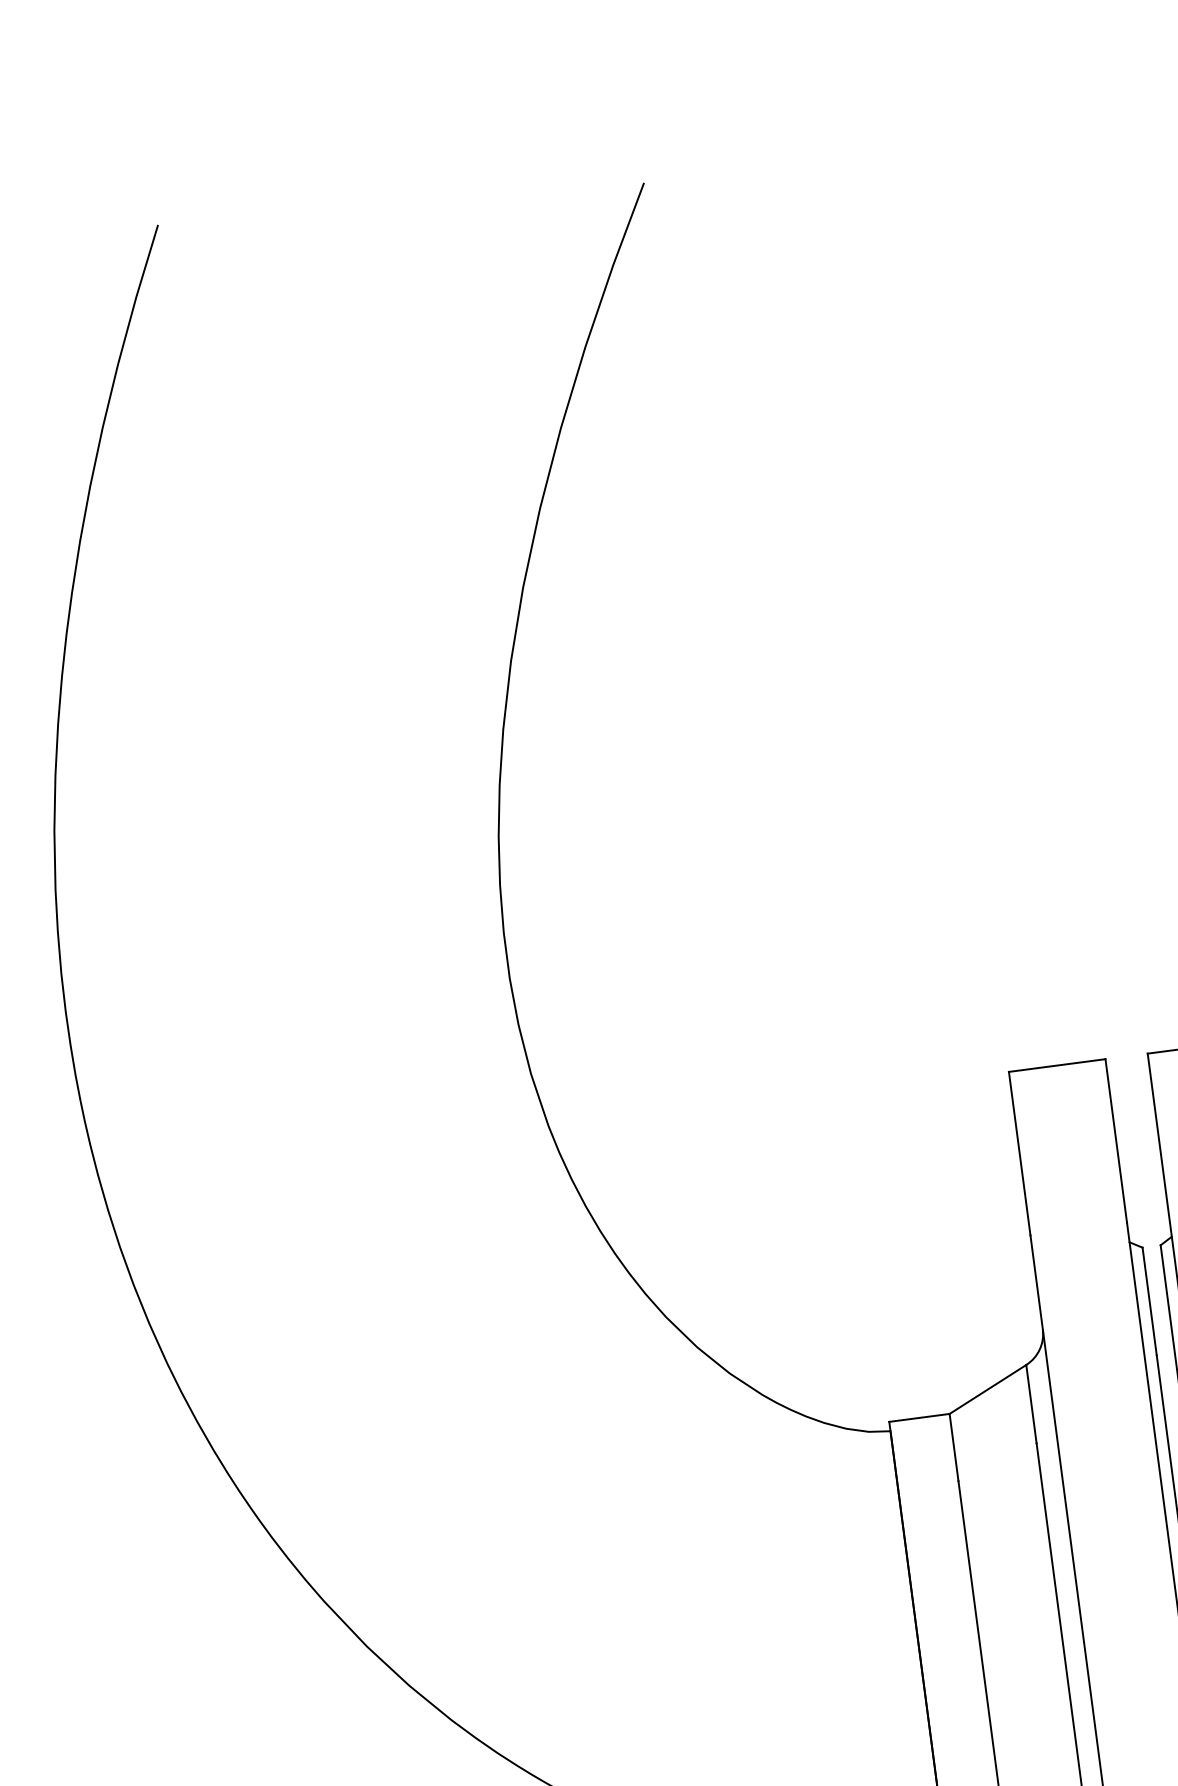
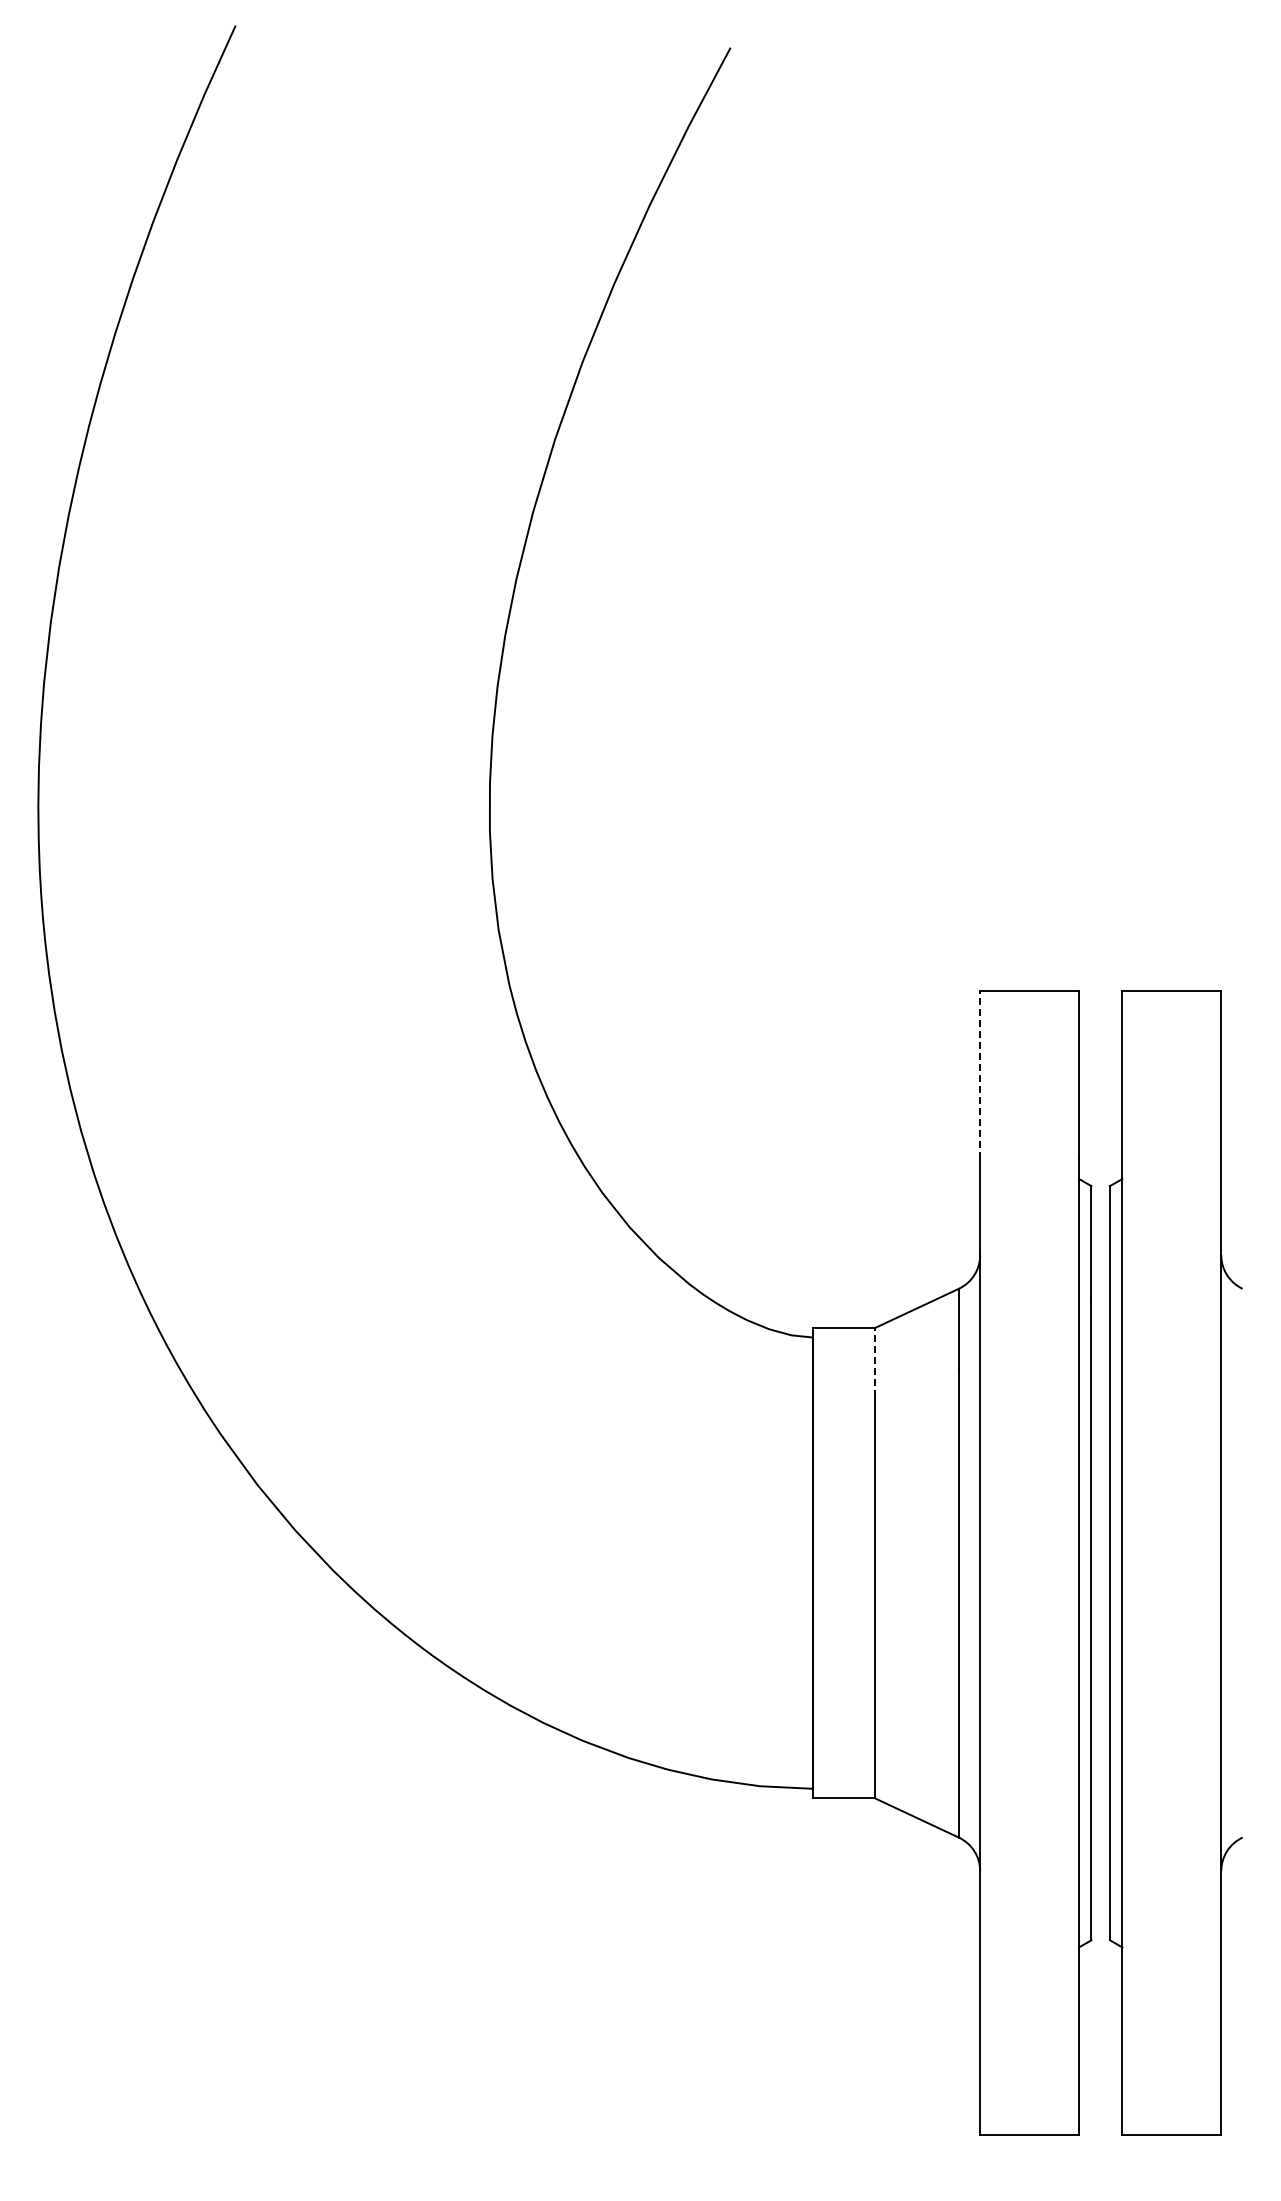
line: (1020, 1153) -> (980, 1075), solid -> dashed
line: (954, 1446) -> (875, 1361), solid -> dashed

